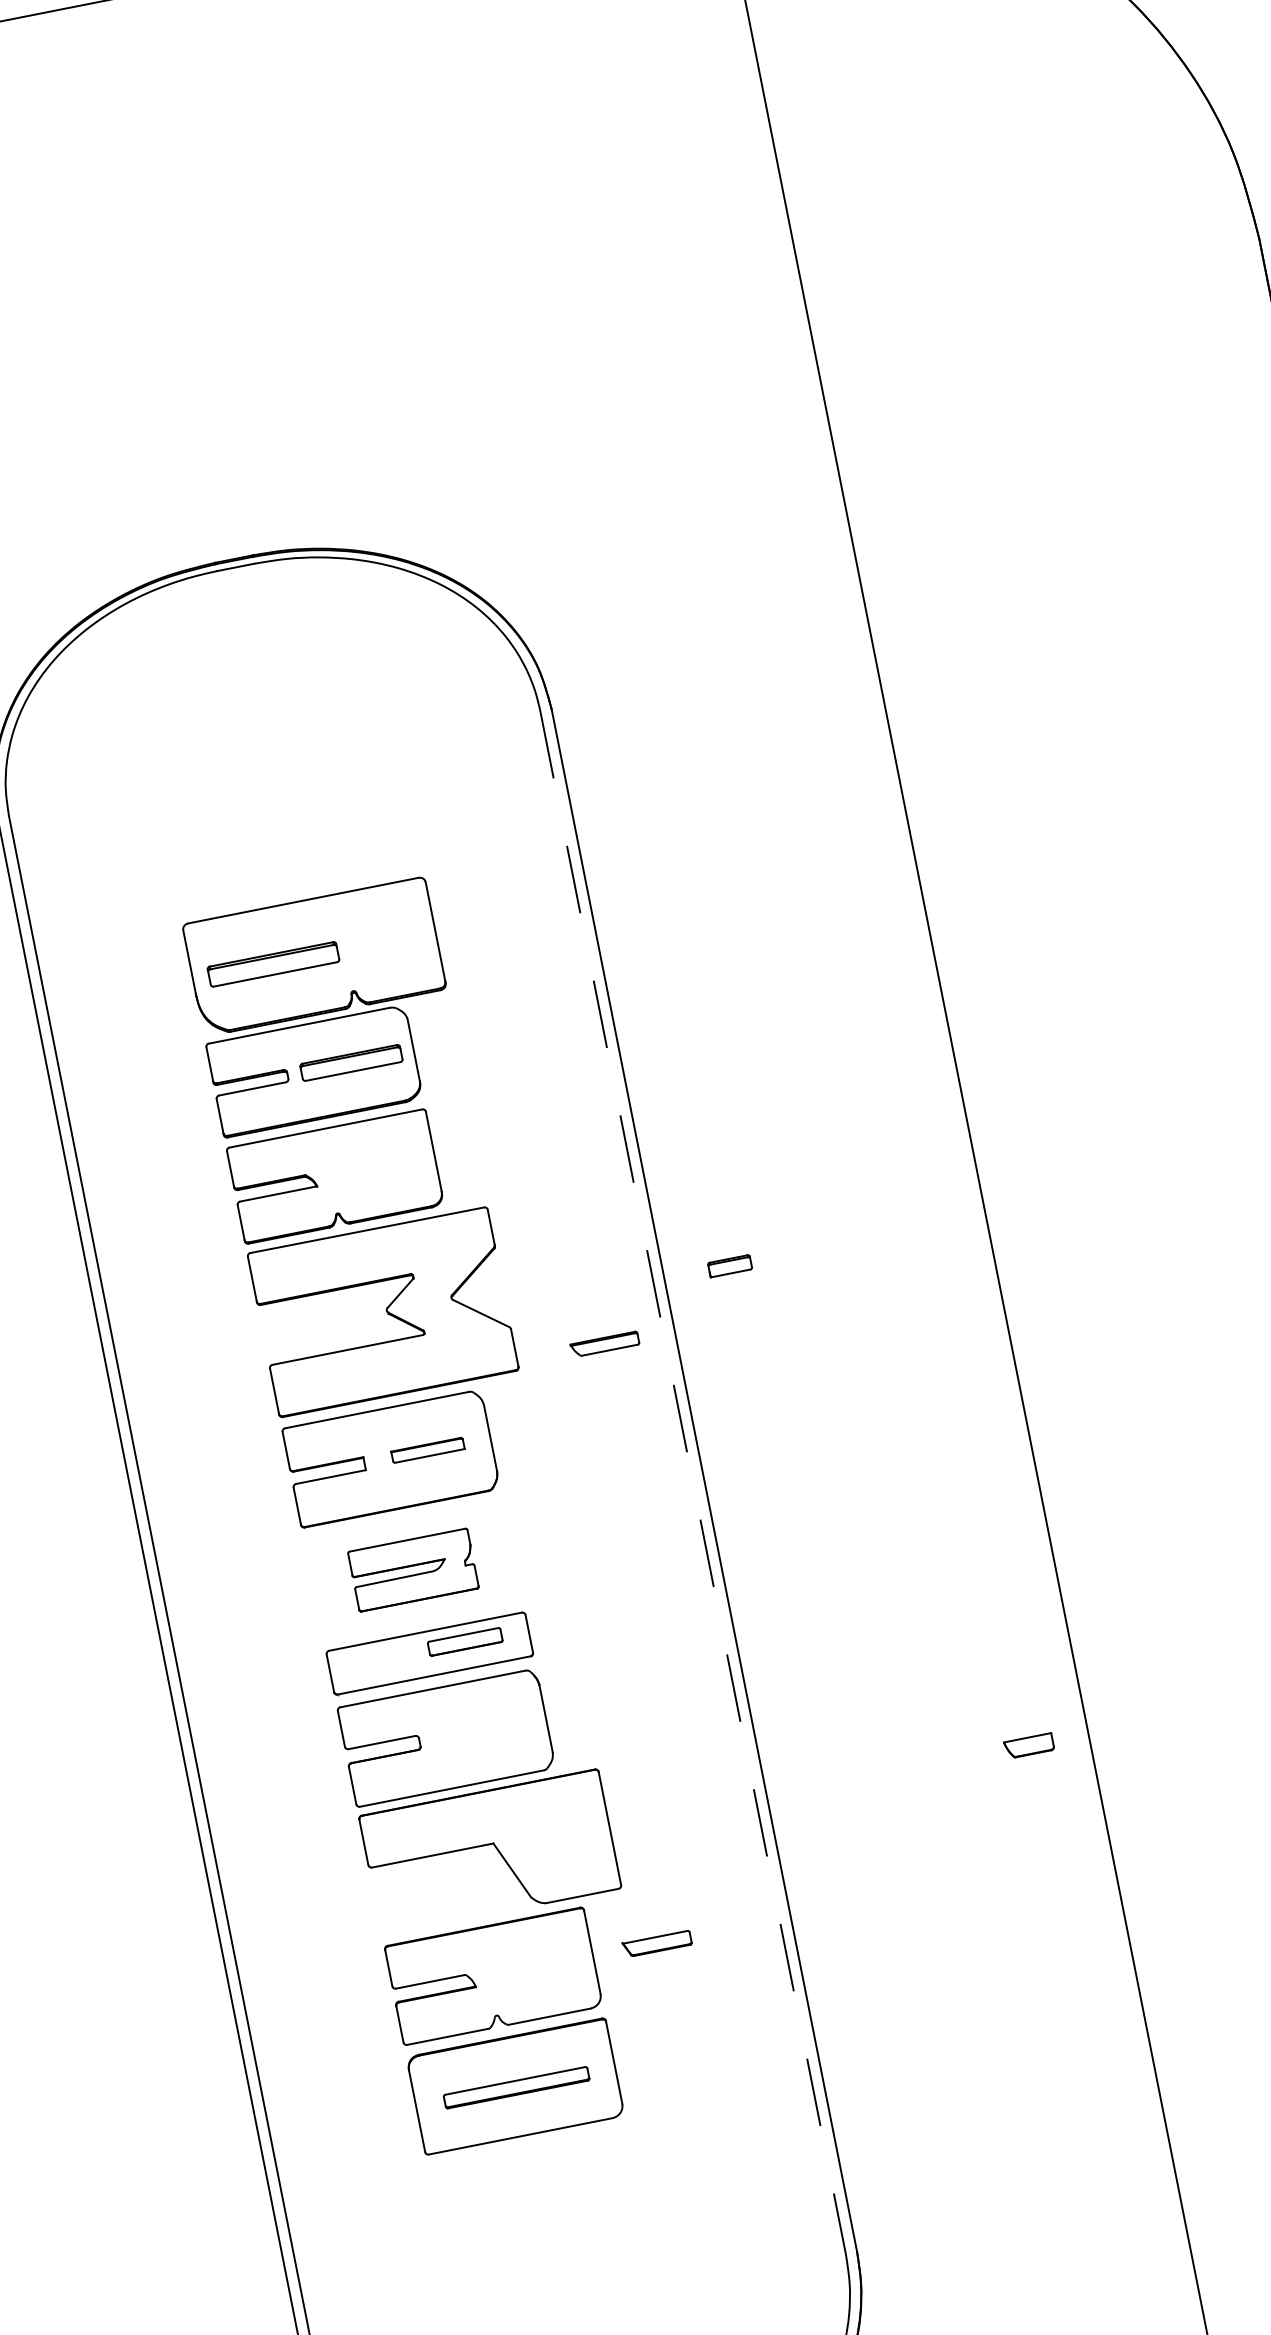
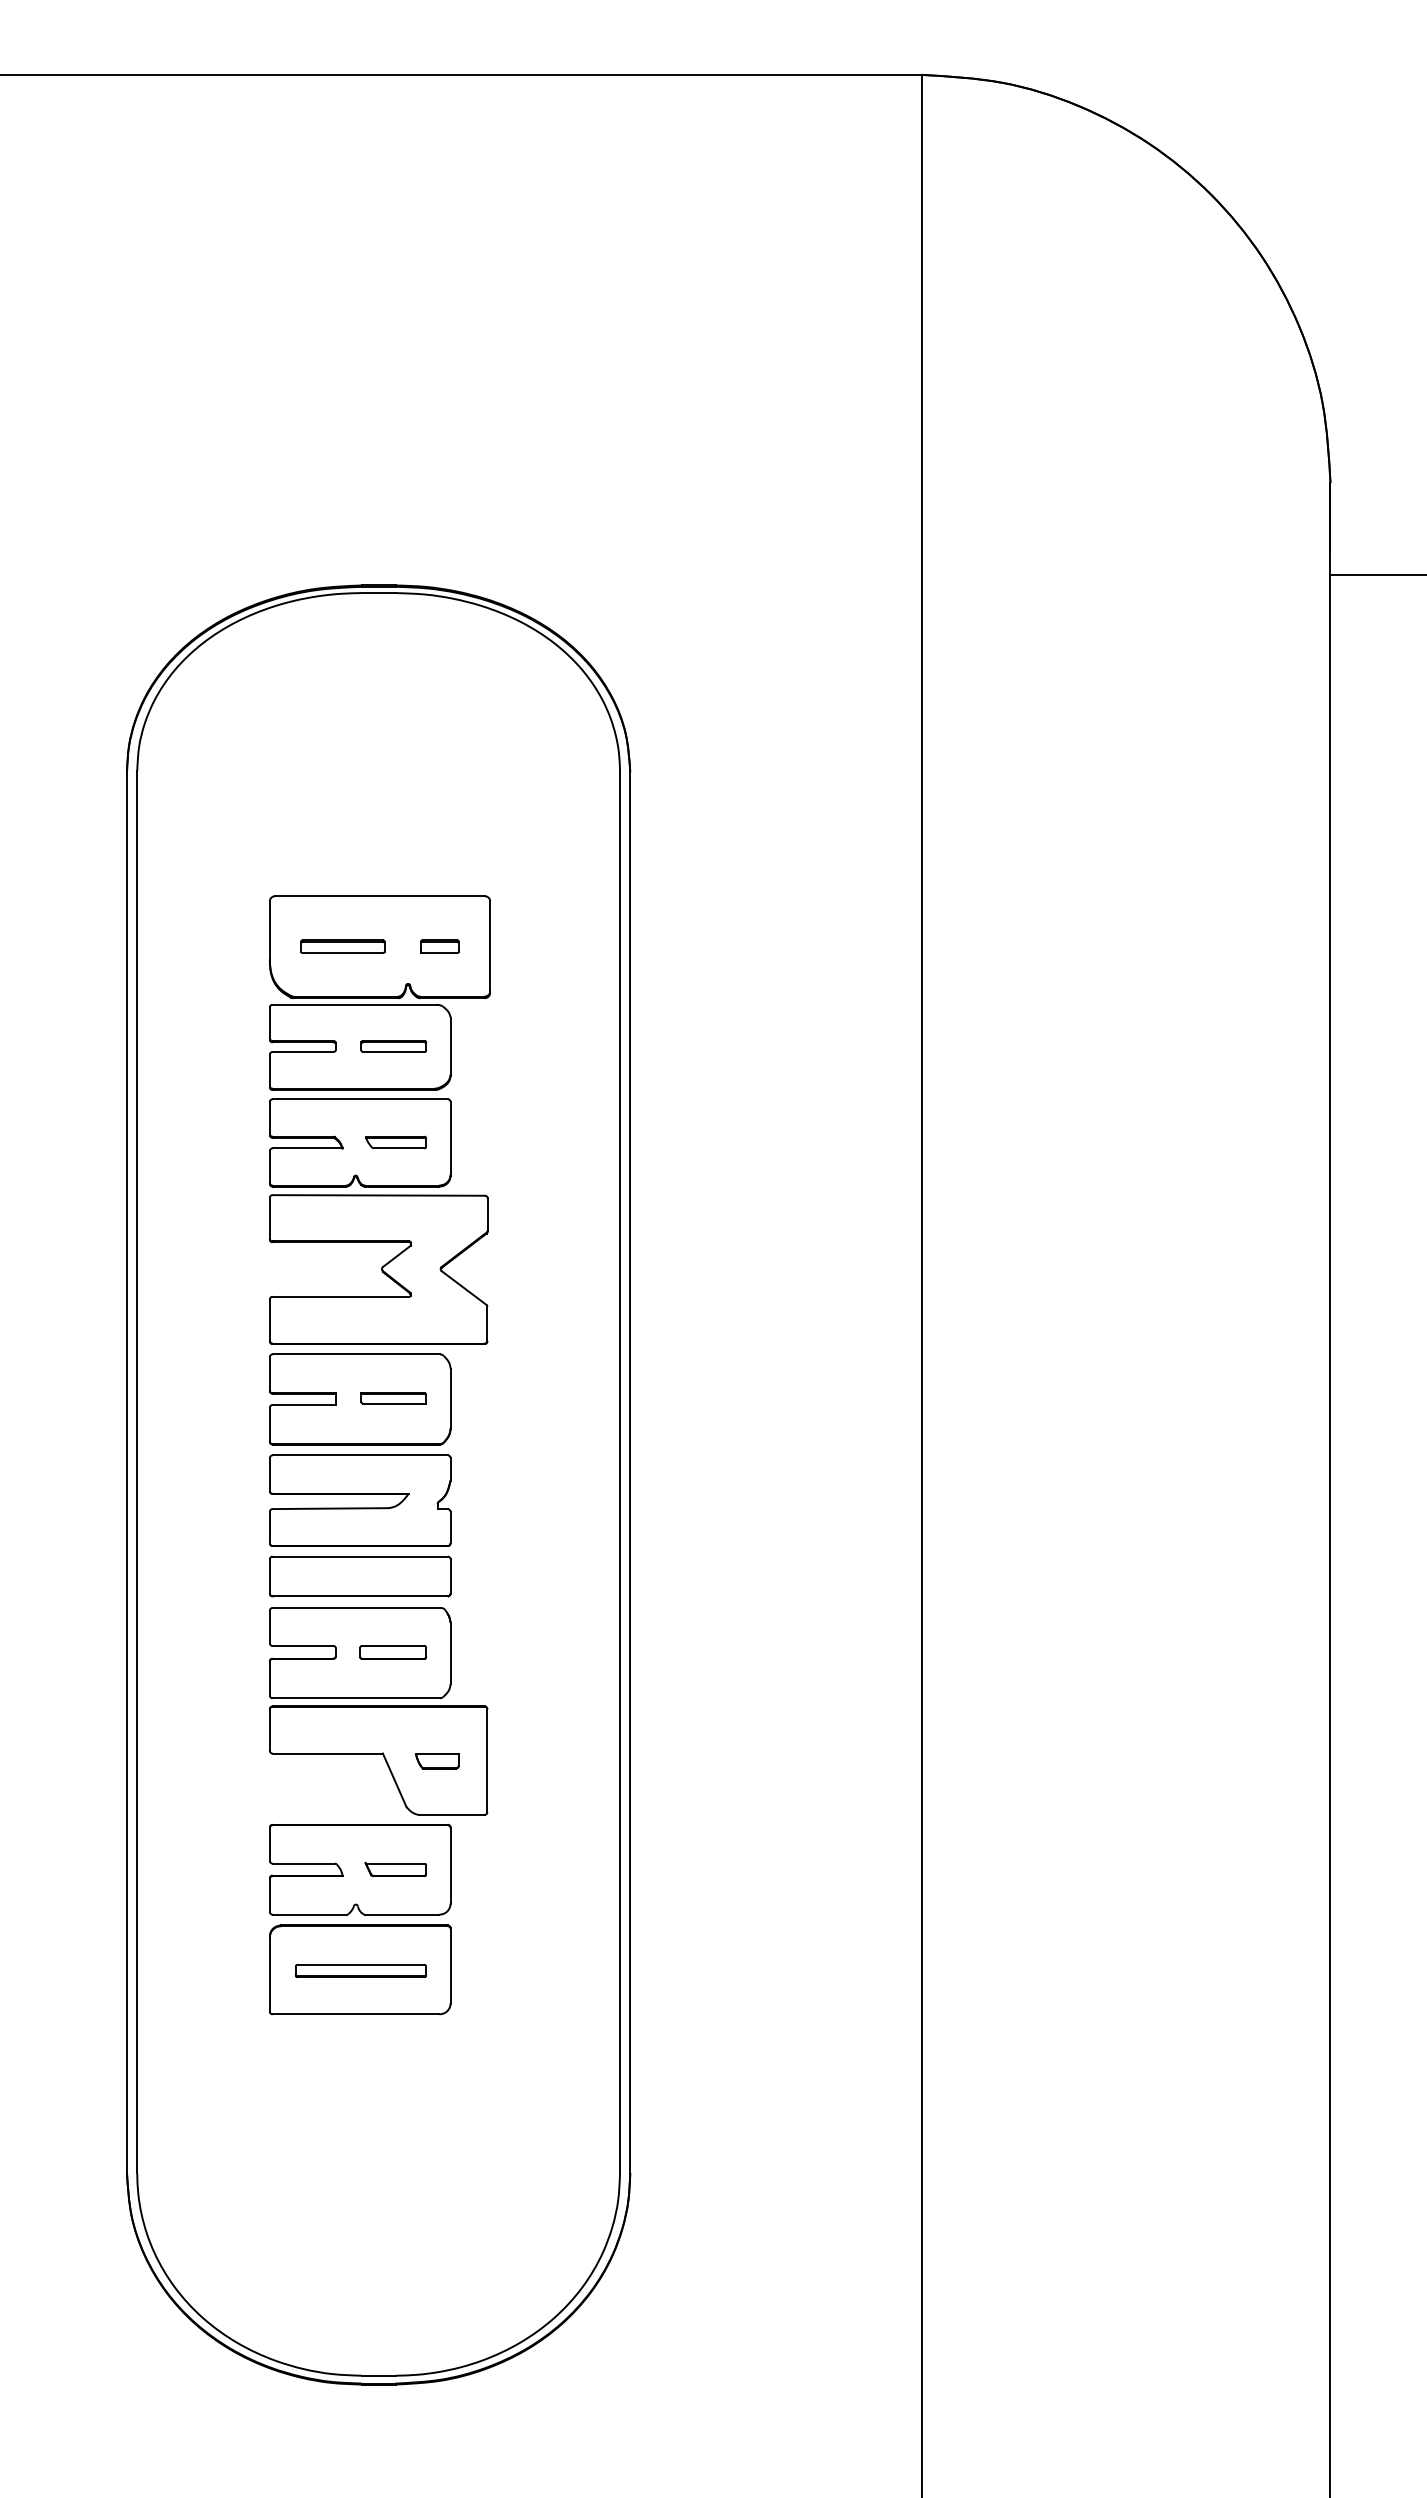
part: (273, 964) -> (342, 946), size x0.71
part: (350, 1063) -> (393, 1046), size x0.71
part: (729, 1266) -> (439, 946), moved
part: (604, 1344) -> (395, 1142), moved
line: (693, 1482) -> (620, 1472), dashed -> solid
part: (413, 1569) -> (360, 1500), size x1.67
part: (465, 1641) -> (393, 1652), moved
part: (1029, 1746) -> (437, 1761), moved
part: (656, 1943) -> (395, 1869), moved

